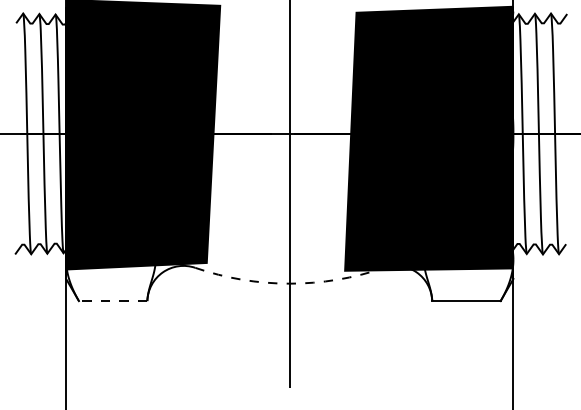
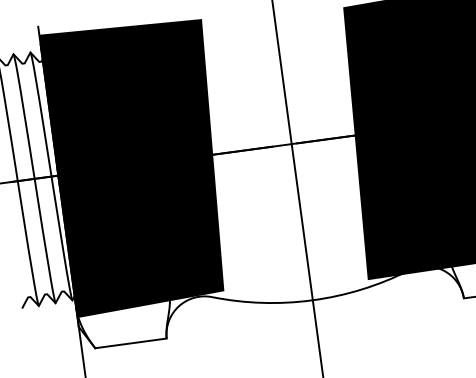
arc: (289, 283) -> (312, 300), dashed -> solid
line: (112, 301) -> (130, 343), dashed -> solid

